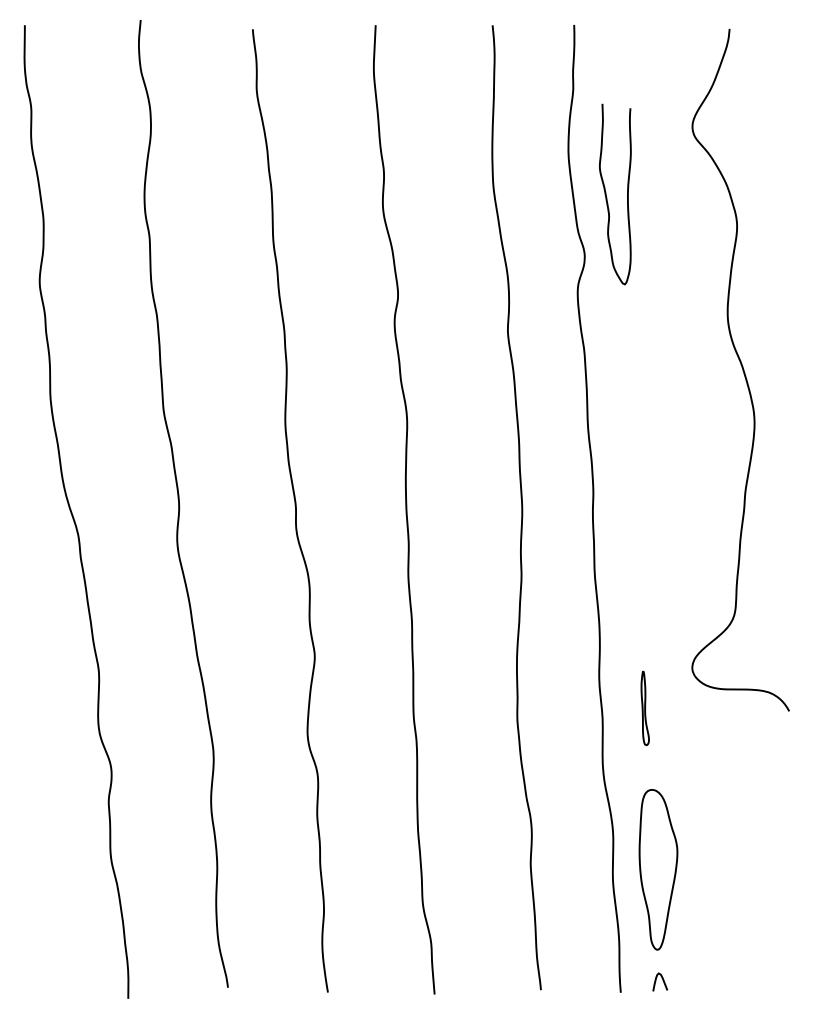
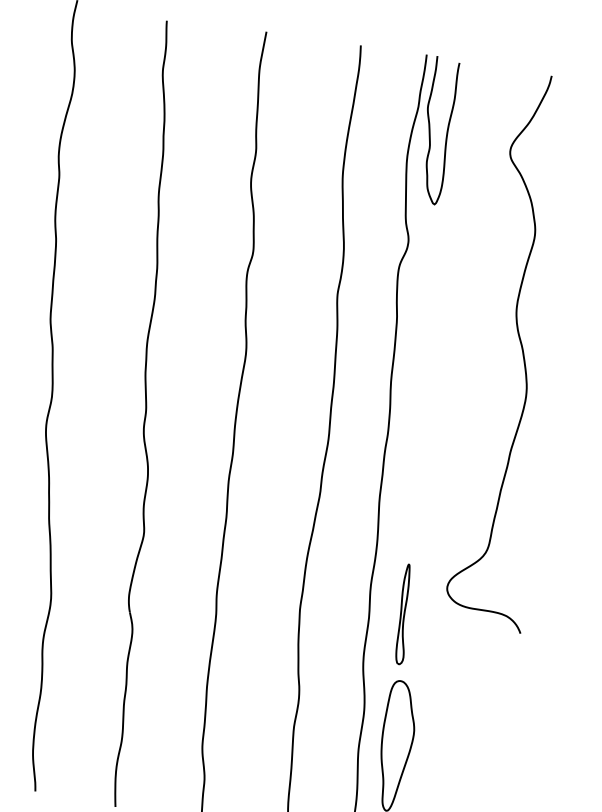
curve: (607, 197) -> (430, 132), moved
part: (645, 708) -> (404, 614), size x1.67

